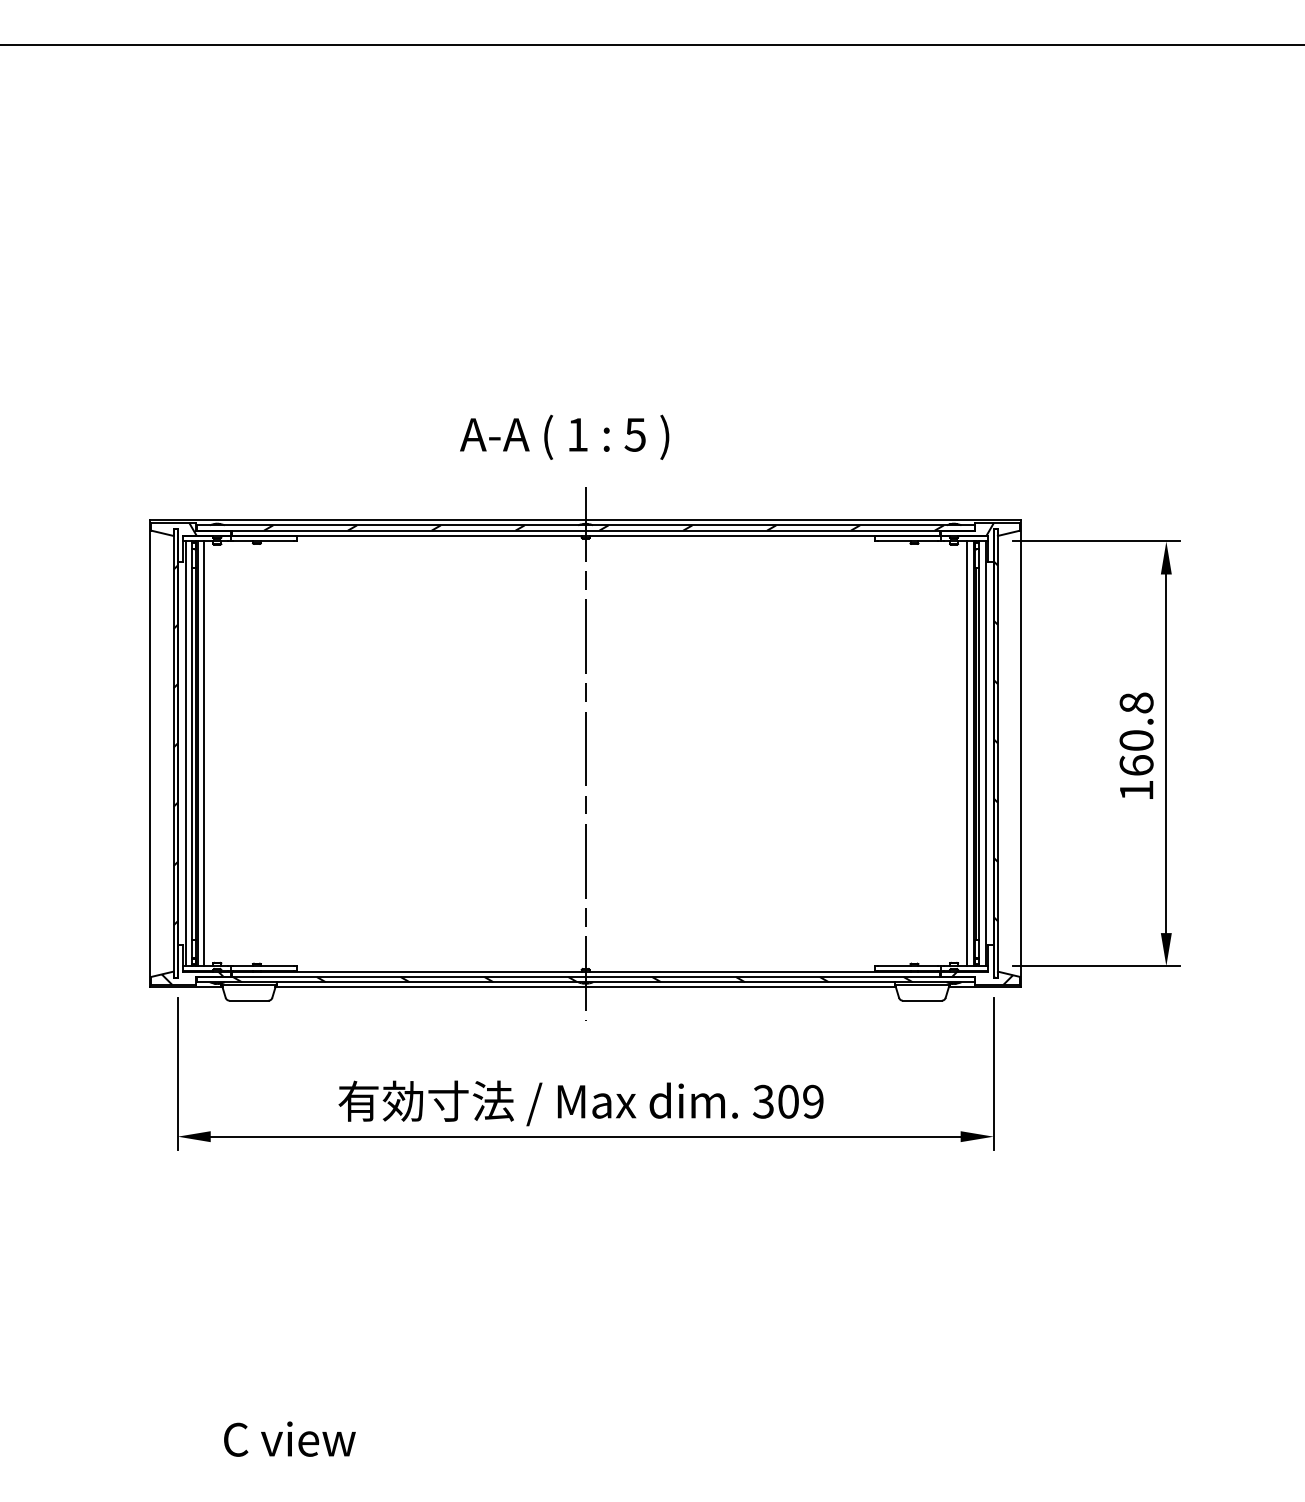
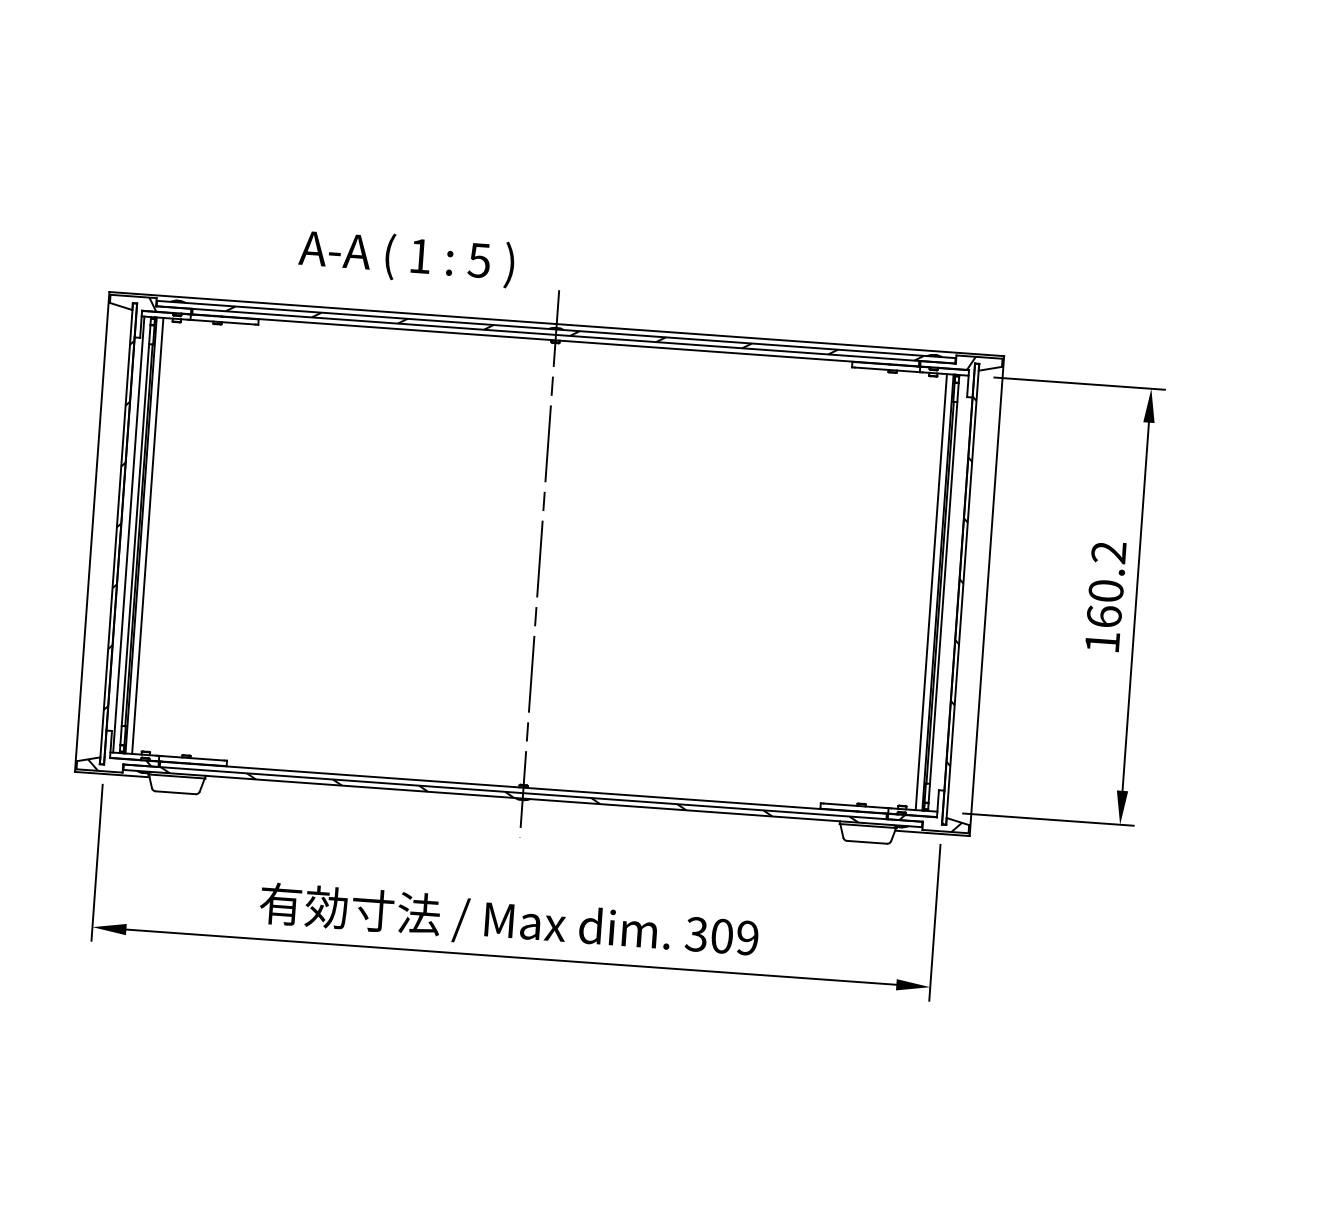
text: (564, 436) -> (406, 256), moved
text: (1136, 702) -> (1108, 551), 160.8 -> 160.2
line: (985, 753) -> (950, 593), removed
line: (585, 987) -> (522, 803), removed

